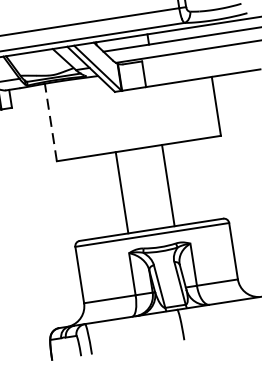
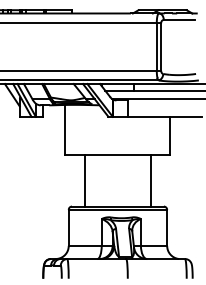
line: (50, 122) -> (65, 129), dashed -> solid
line: (167, 185) -> (150, 180), moved
line: (122, 192) -> (85, 180), moved

